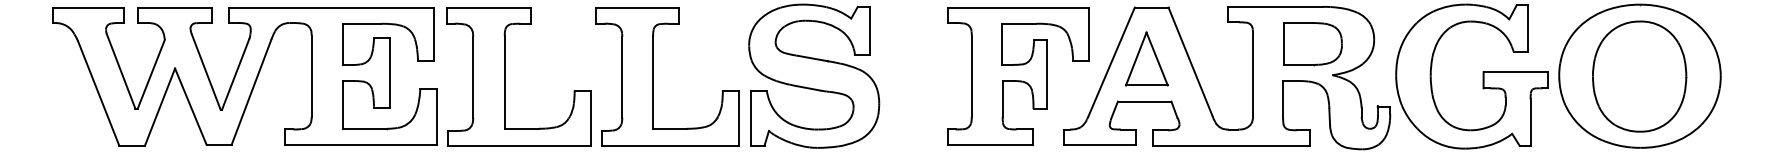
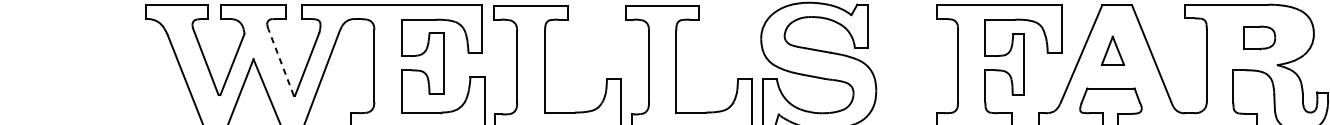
part: (1312, 44) -> (1259, 38), size x0.6
part: (1146, 58) -> (1112, 50), size x0.6
line: (206, 71) -> (281, 61), solid -> dashed

